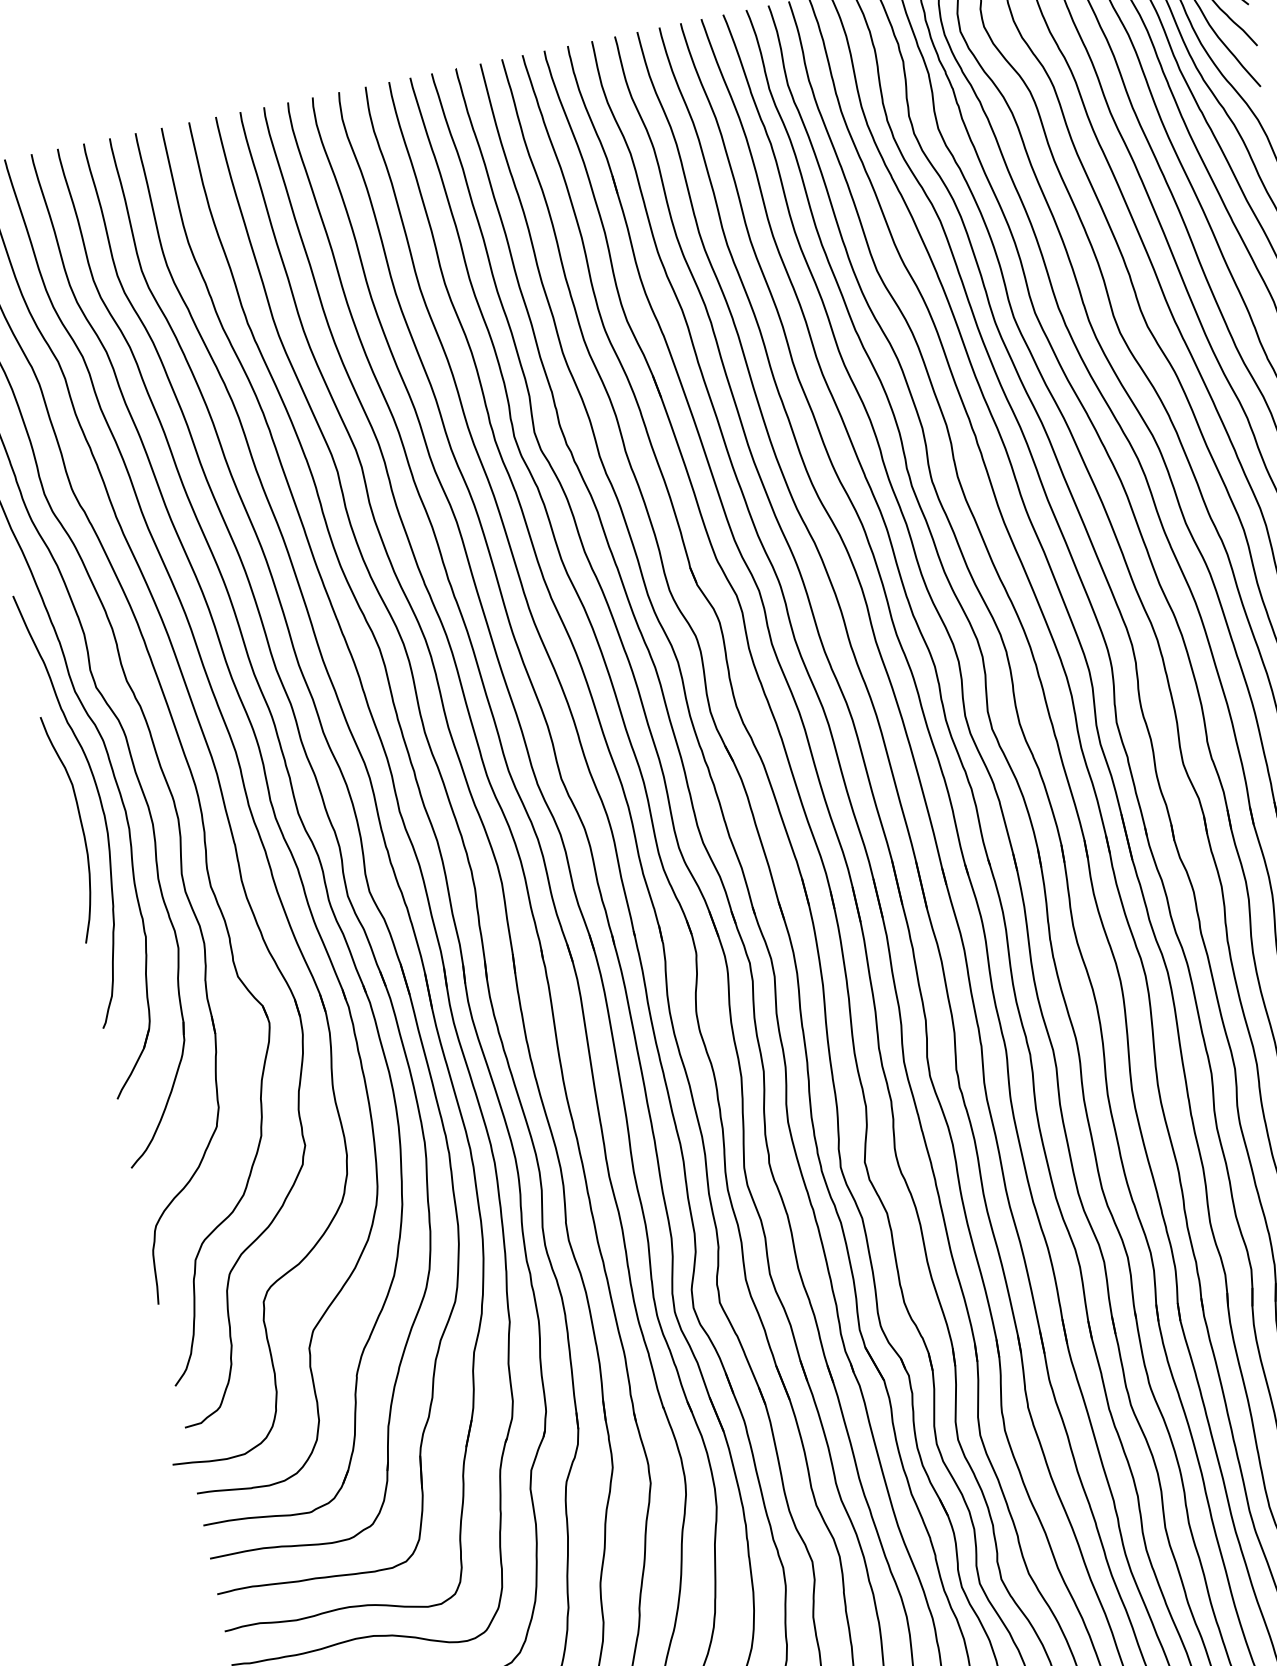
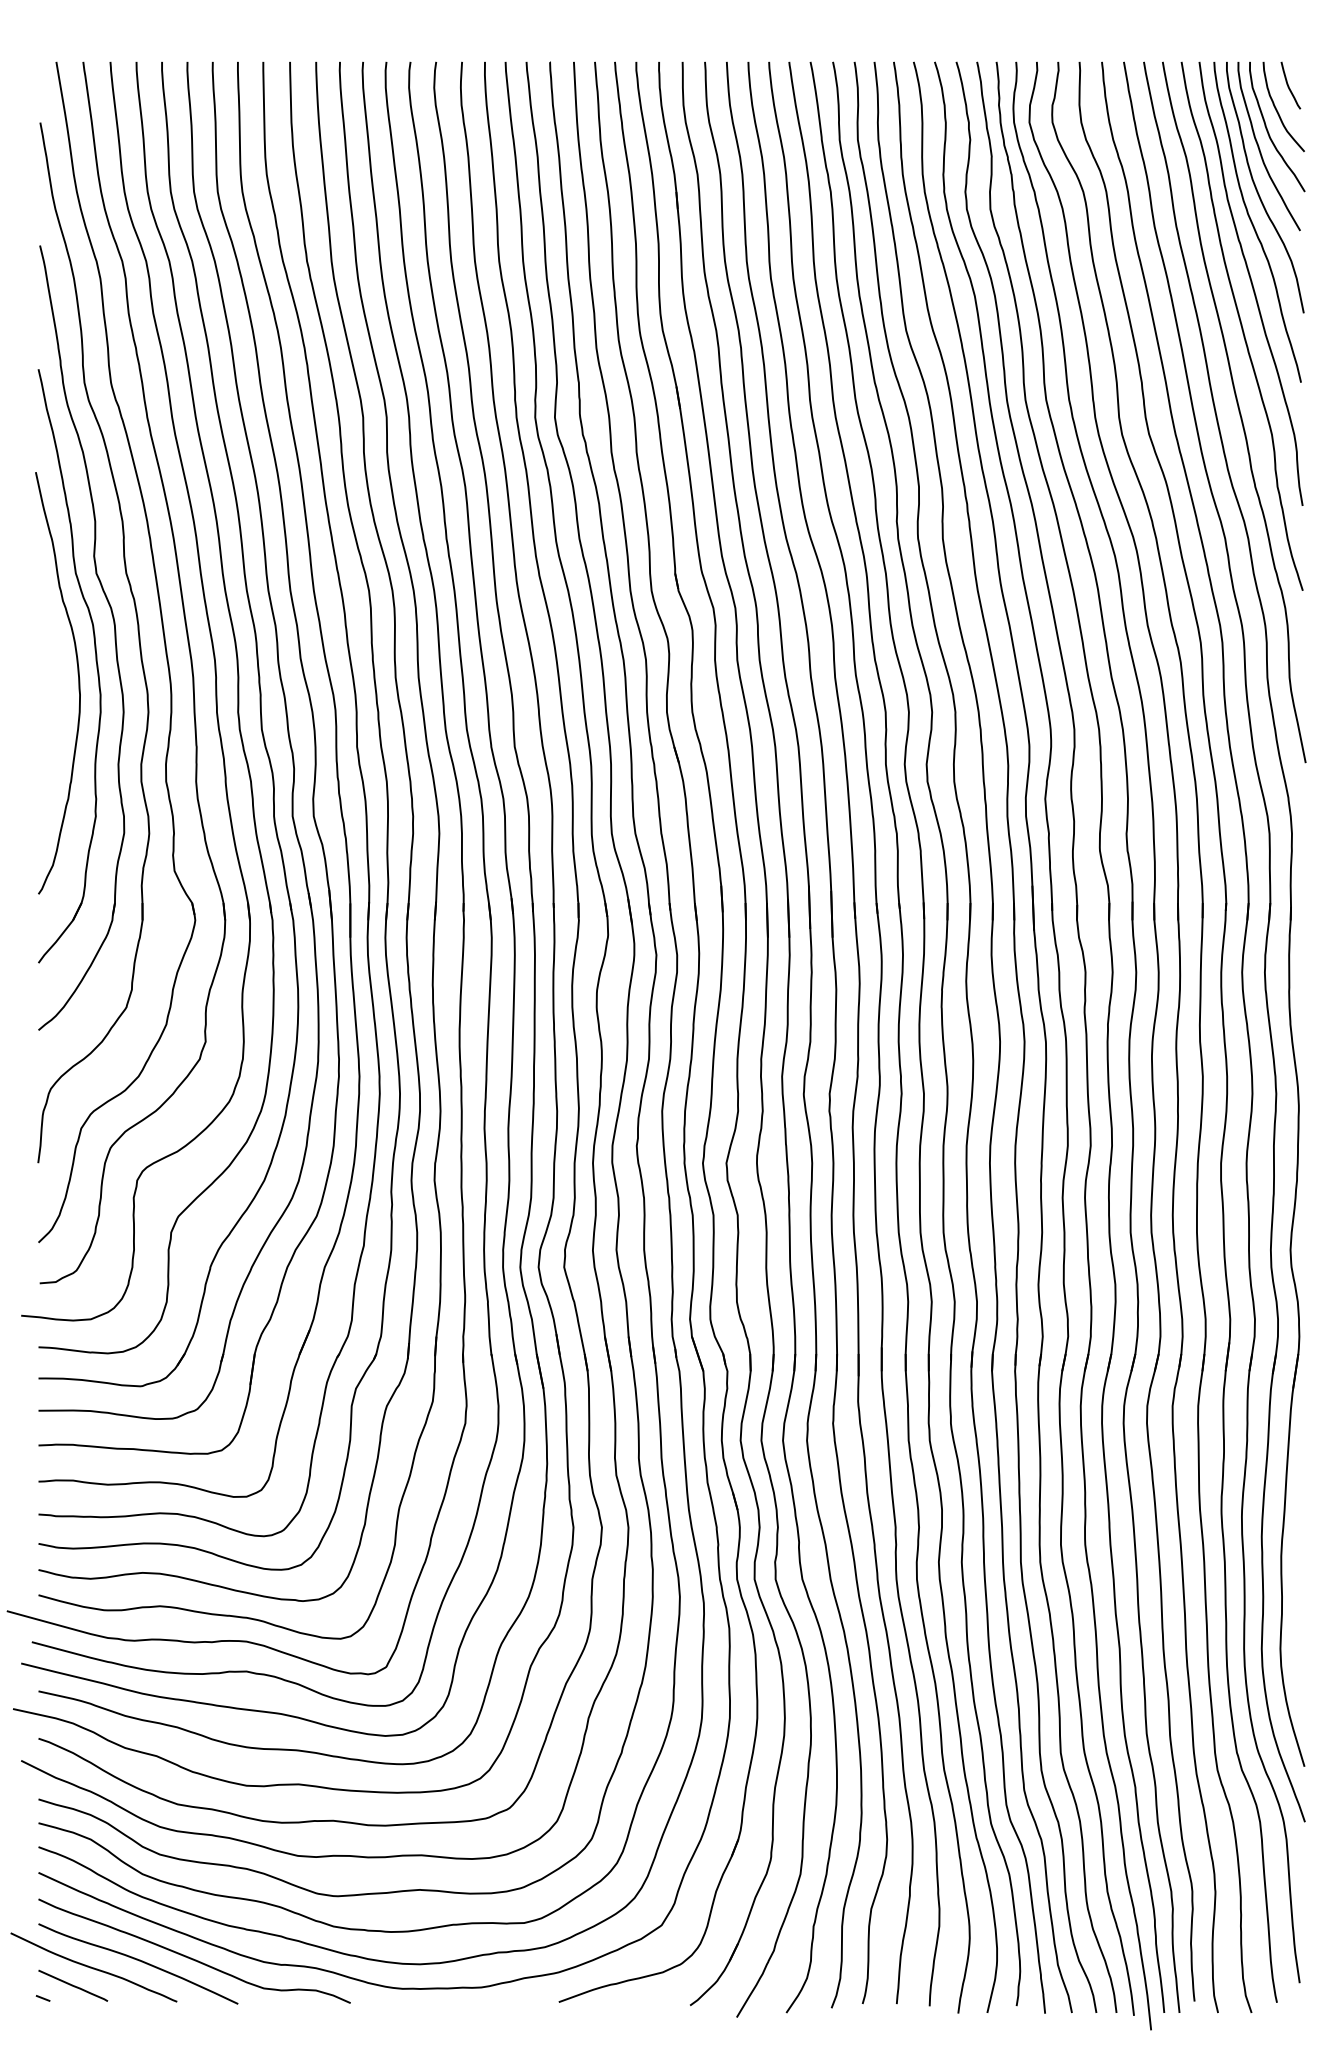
curve: (81, 826) -> (56, 700), removed

